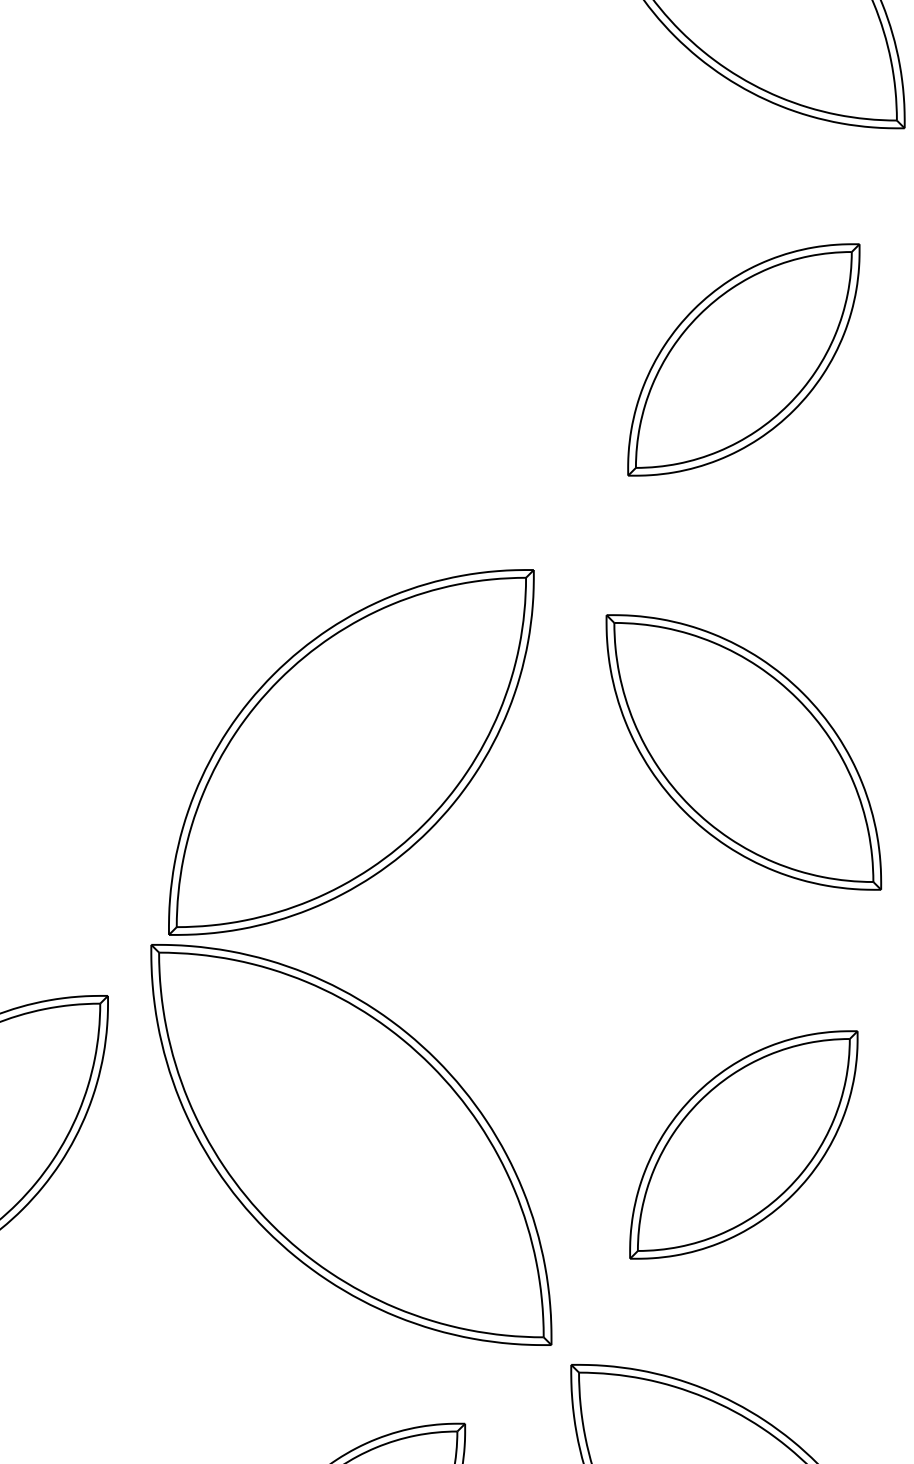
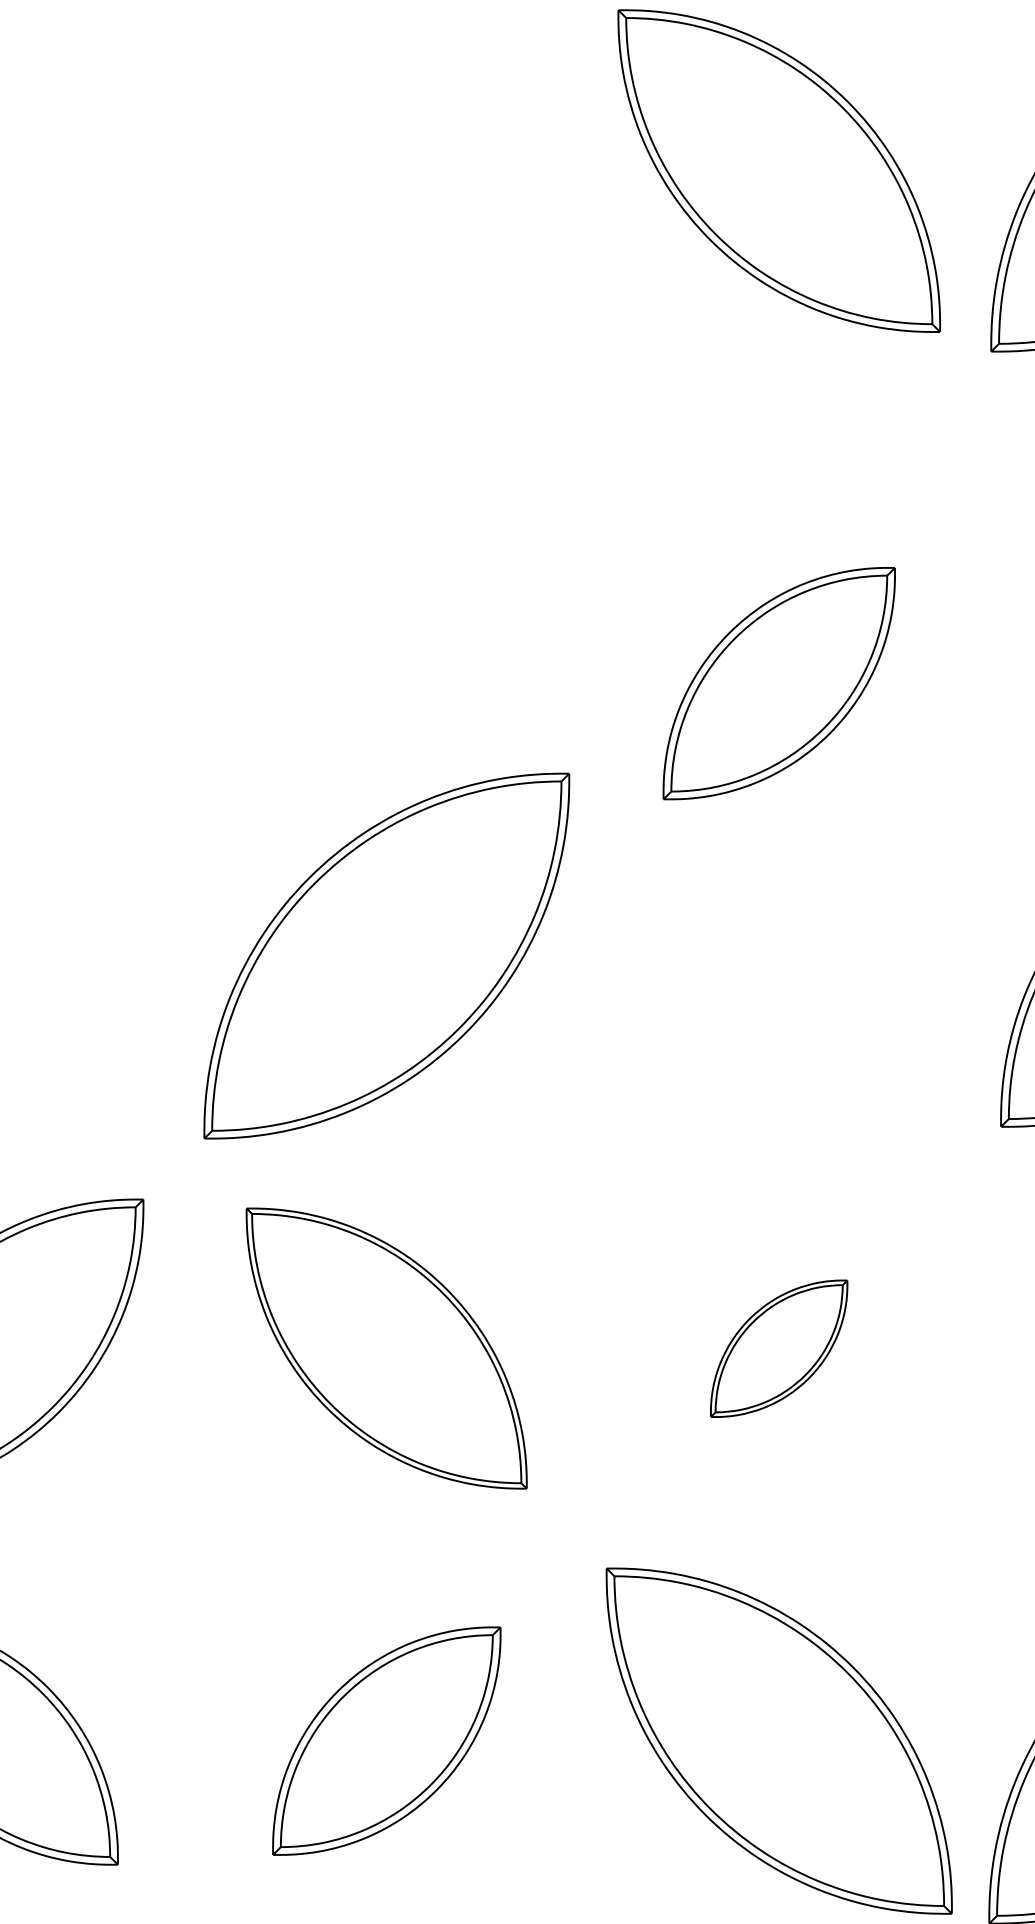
part: (743, 359) -> (778, 683), moved
part: (744, 751) -> (779, 955), removed
part: (351, 1144) -> (386, 1348), size x0.7
part: (743, 1144) -> (778, 1348), size x0.6

